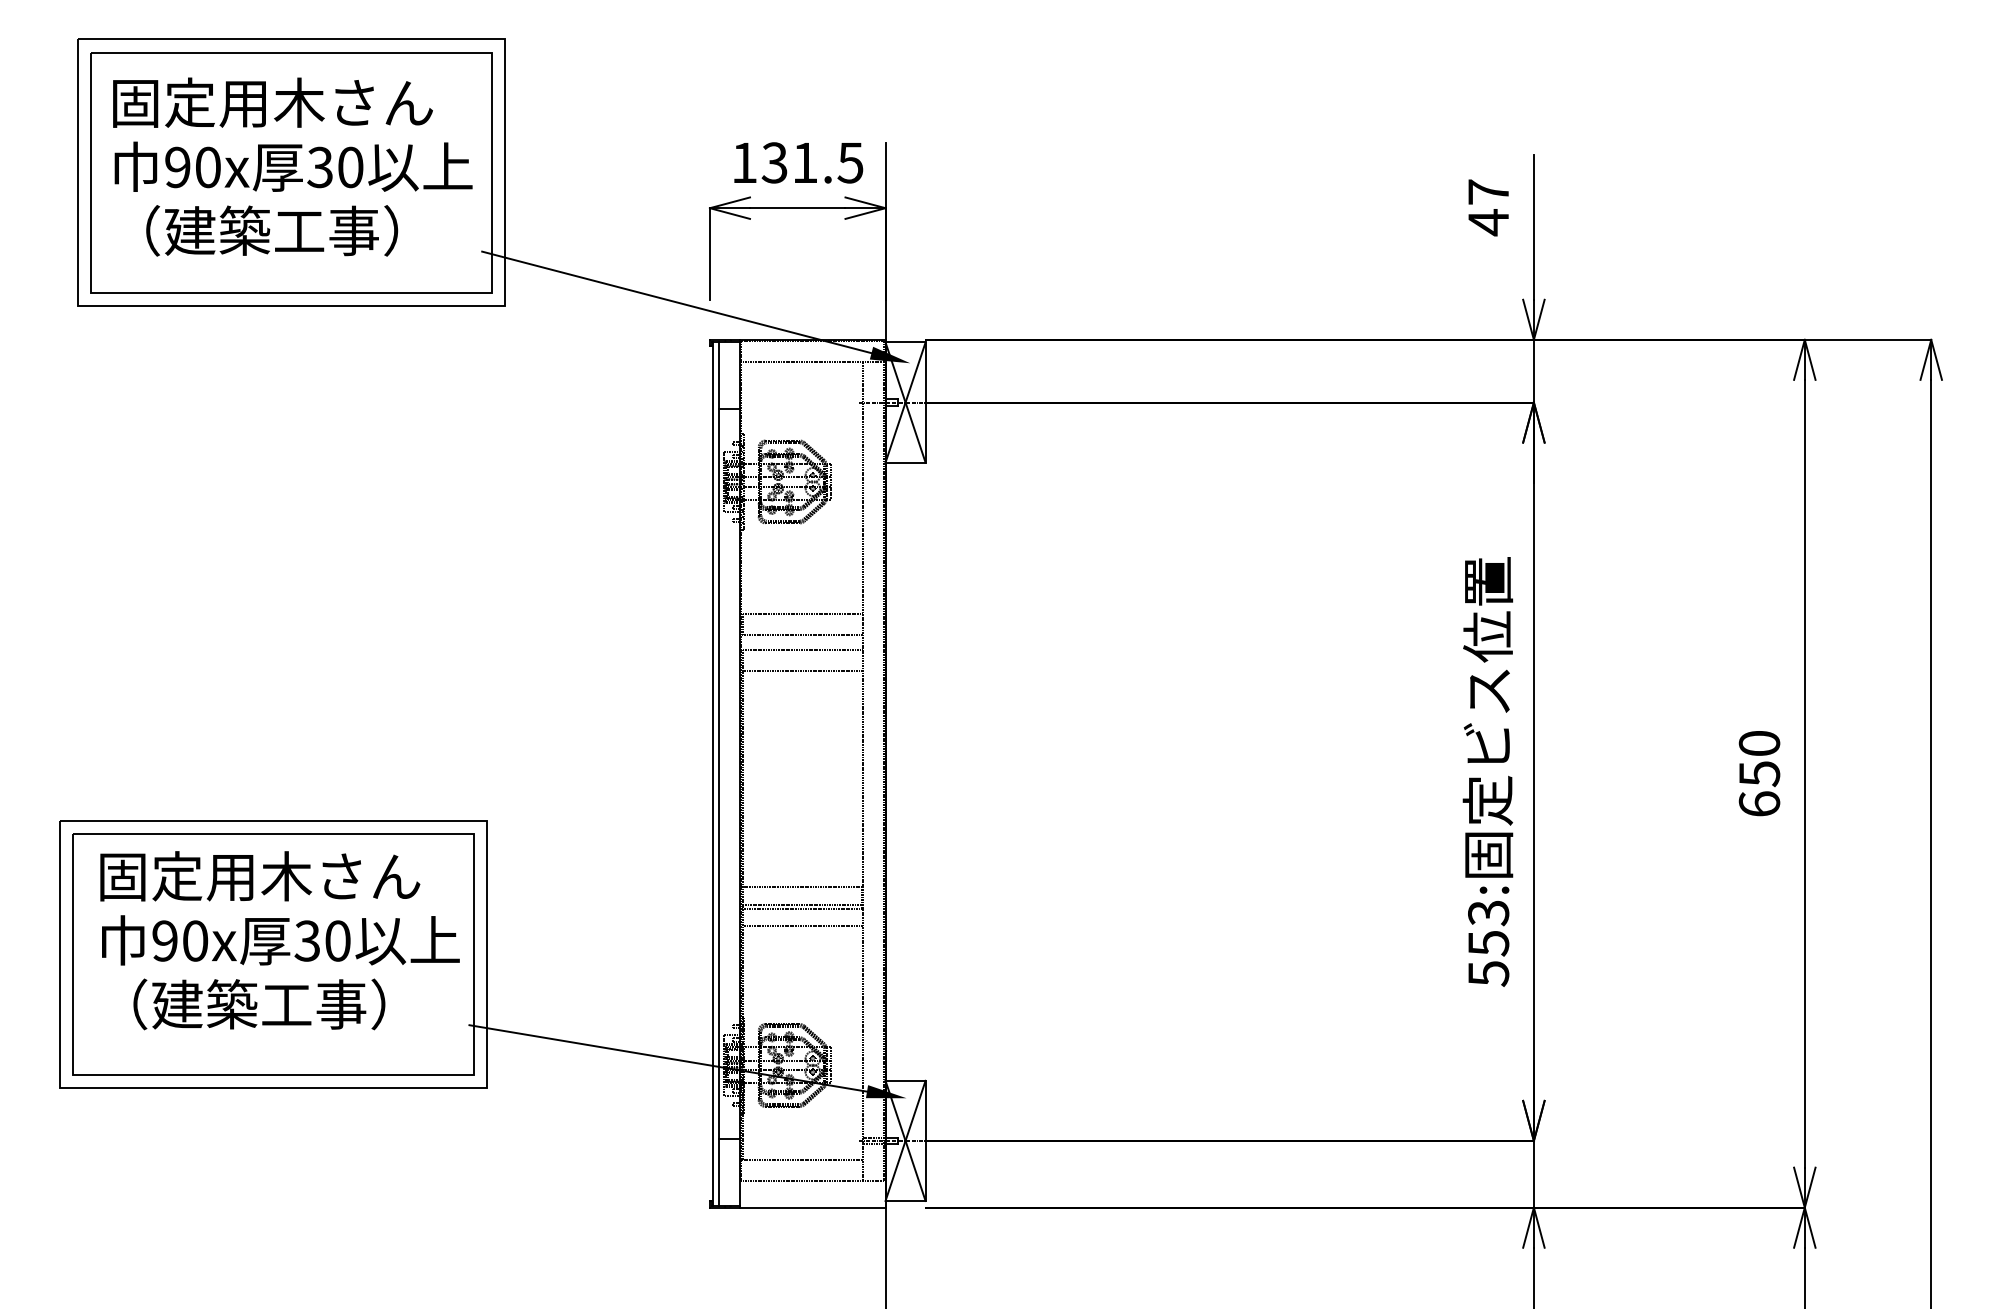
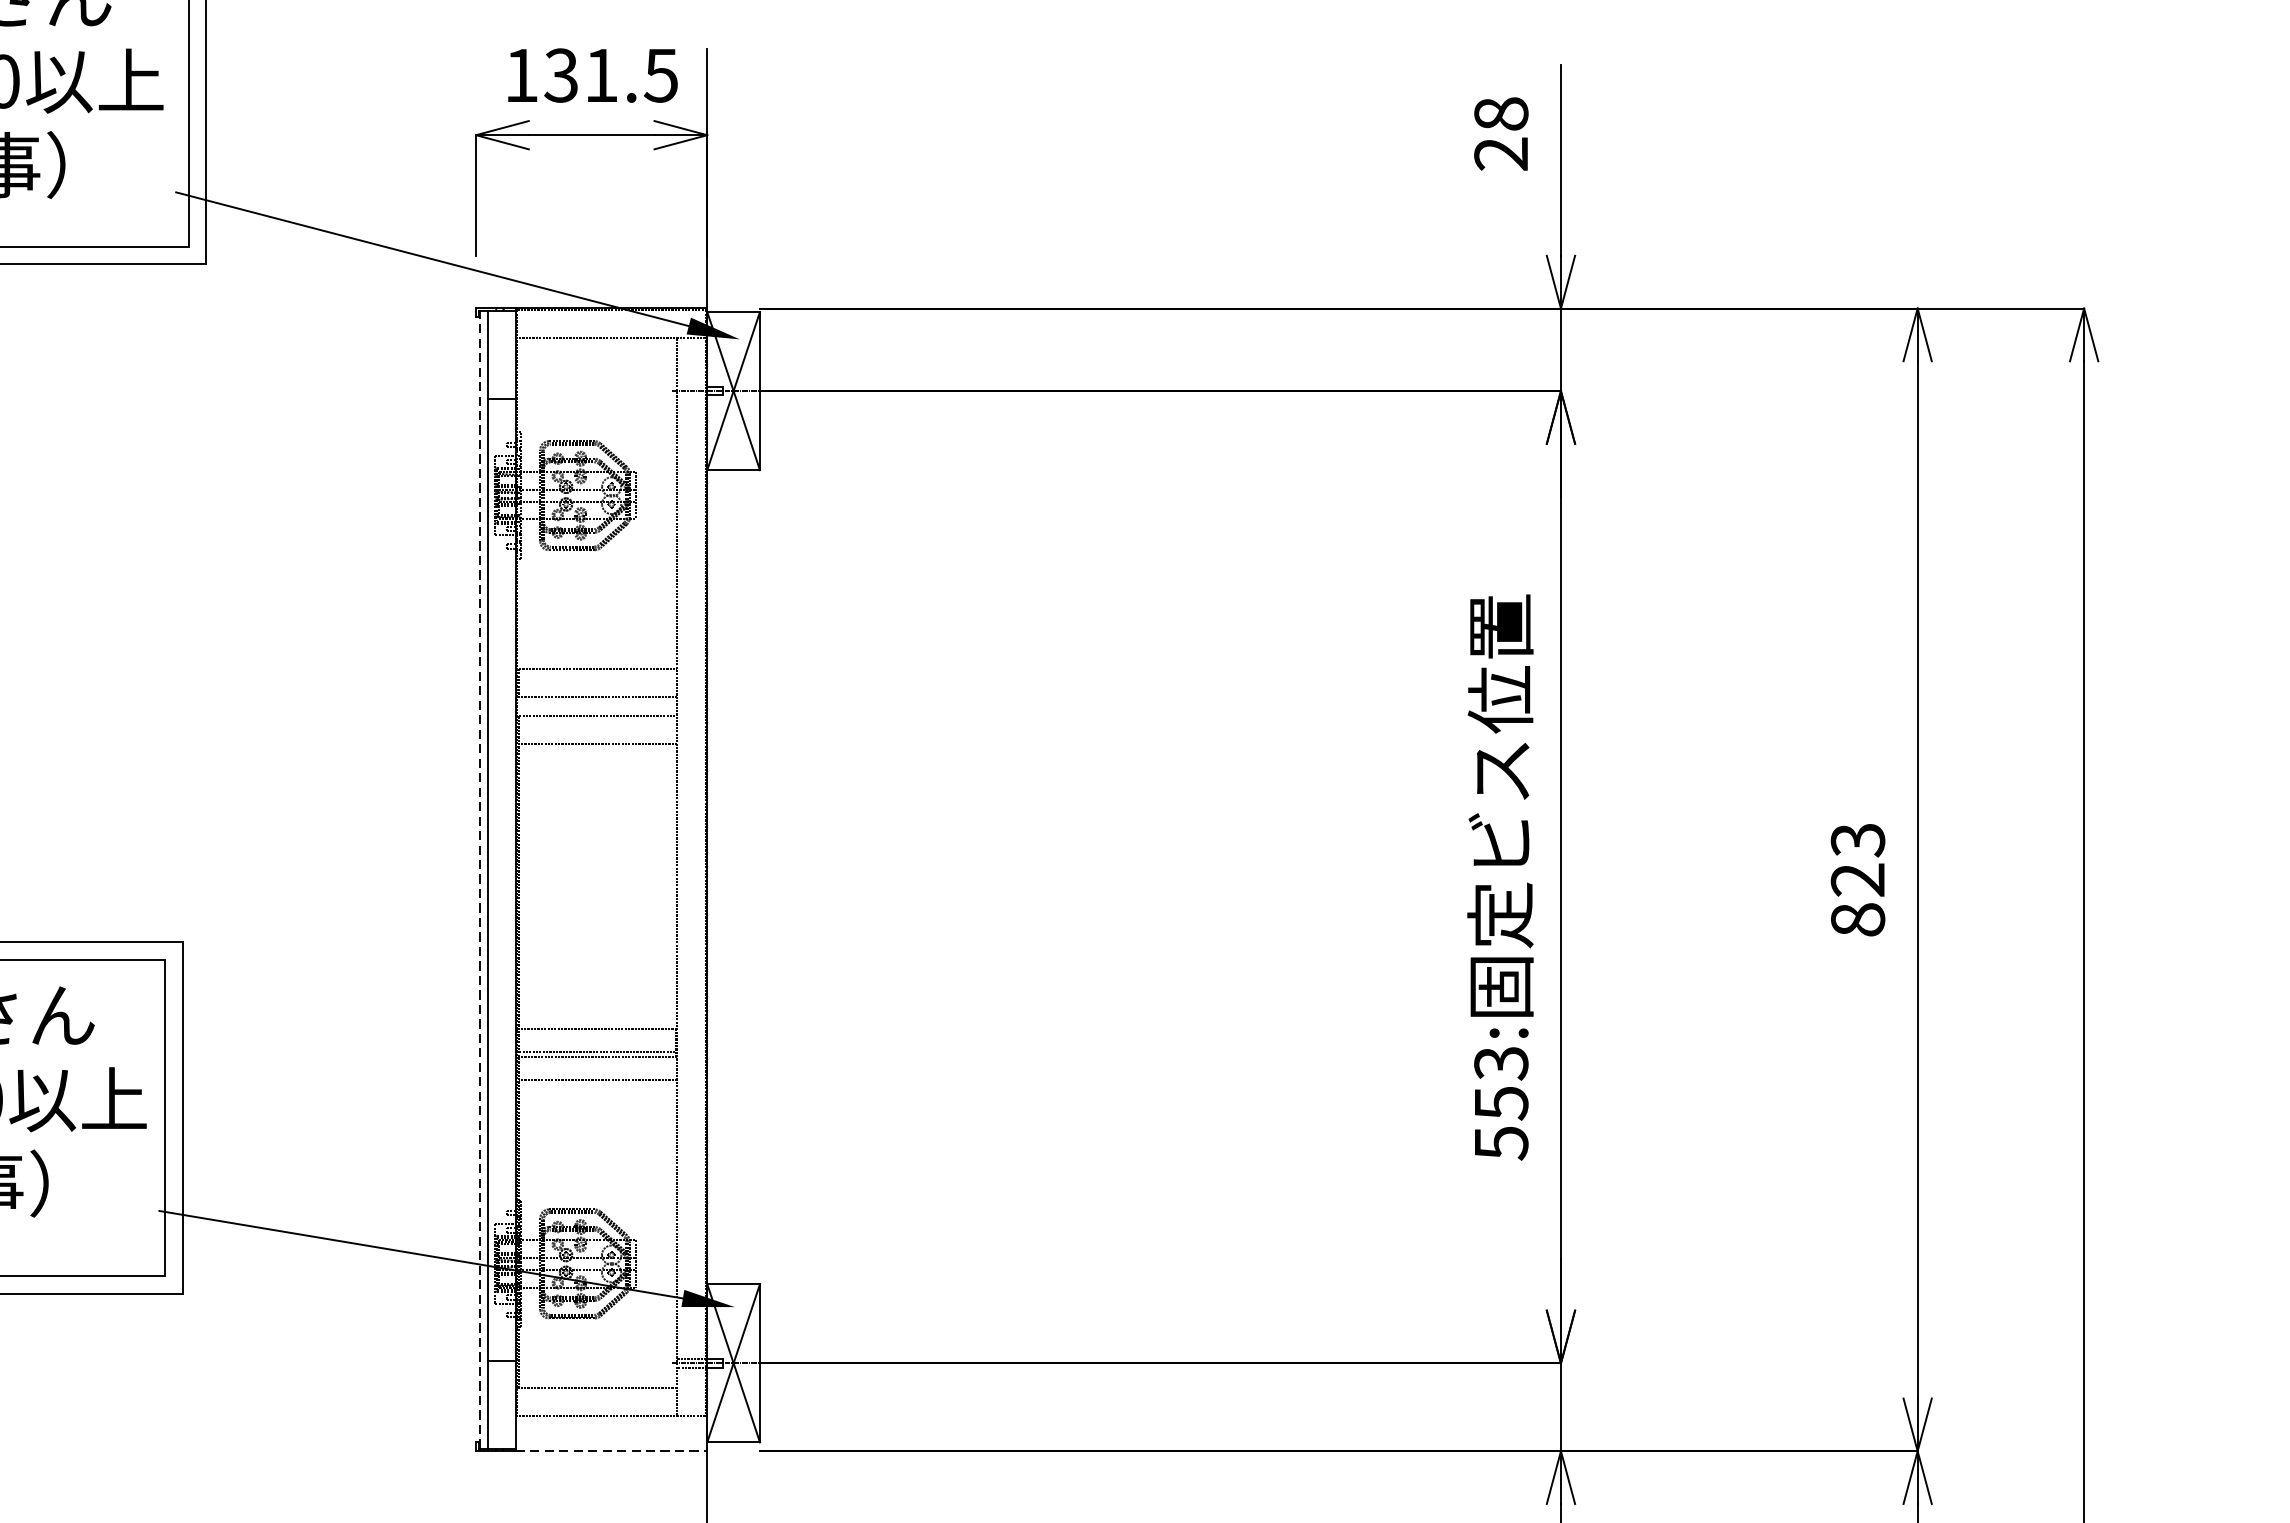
text: (1488, 207) -> (1501, 134), 47 -> 28
line: (713, 773) -> (480, 879), solid -> dashed
text: (1759, 773) -> (1858, 879), 650 -> 823
line: (812, 1207) -> (611, 1450), solid -> dashed

